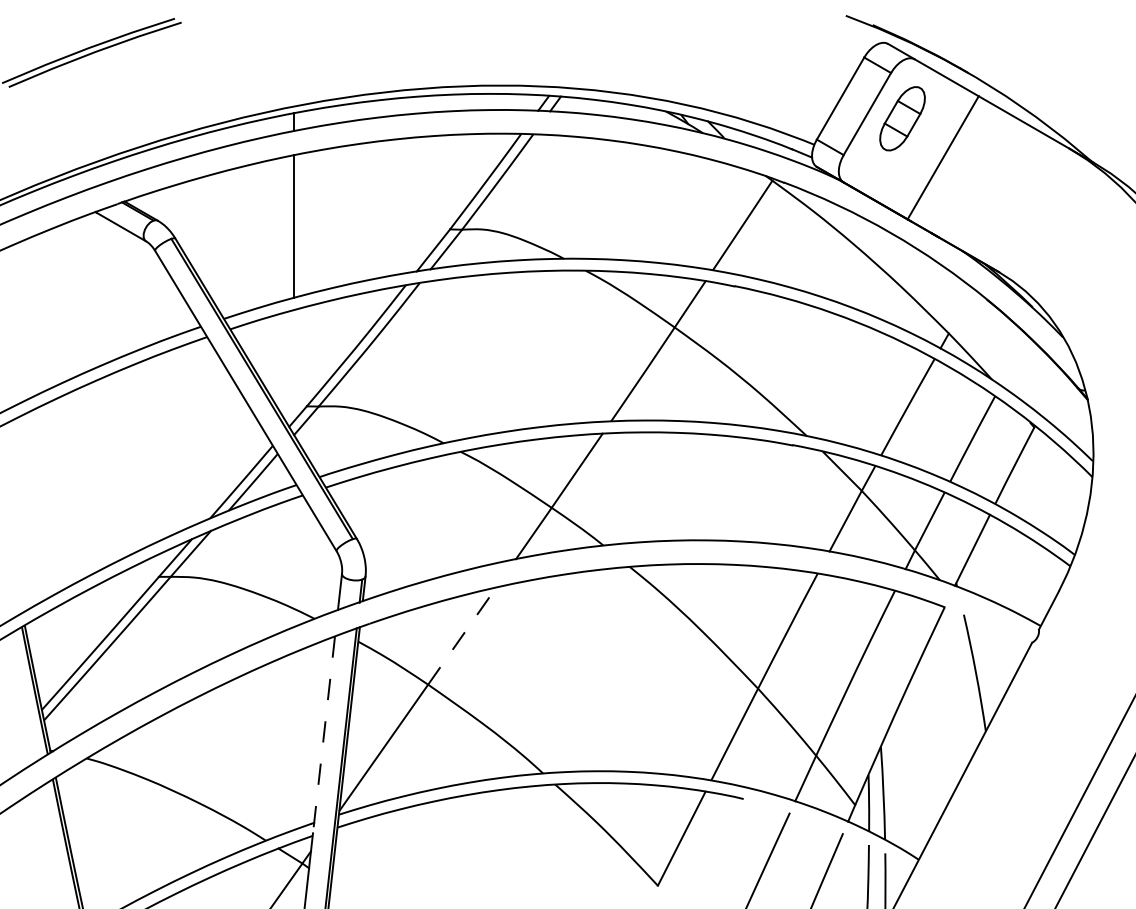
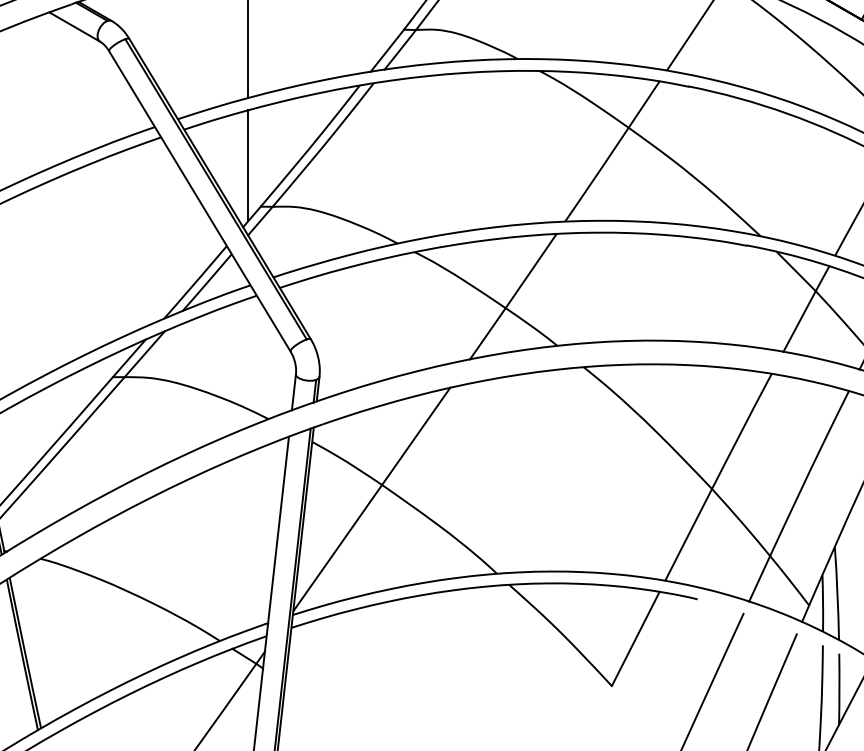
line: (294, 365) -> (248, 165), added
line: (462, 635) -> (416, 435), dashed -> solid
line: (323, 735) -> (277, 535), dashed -> solid

